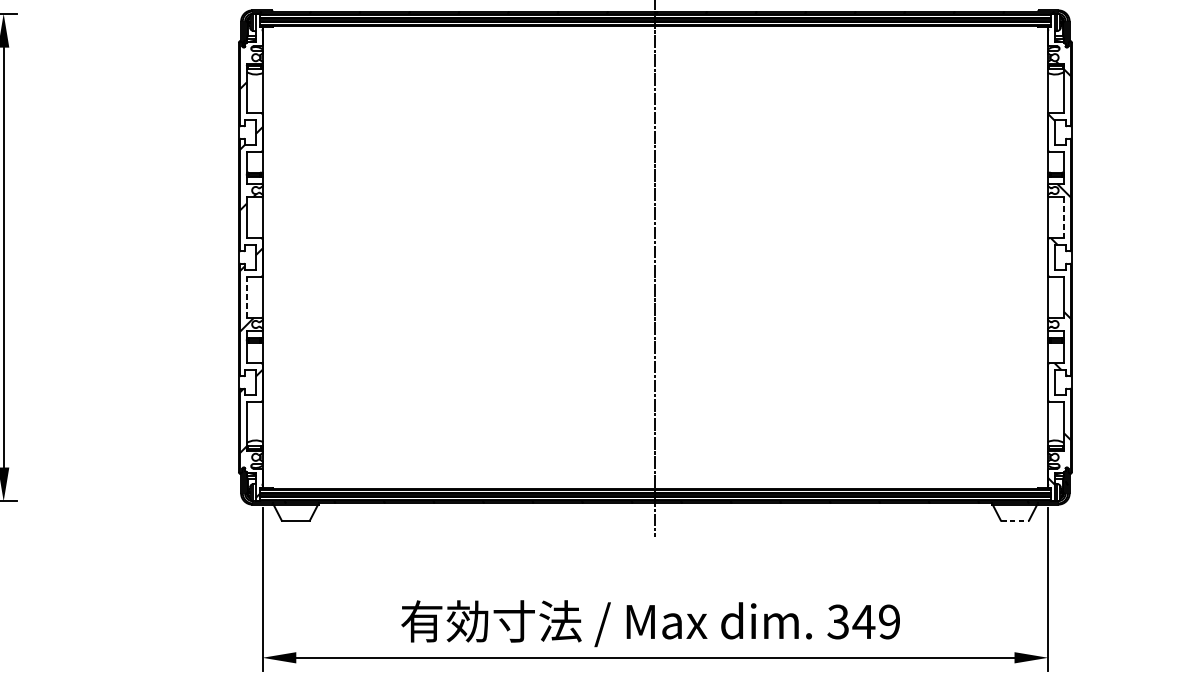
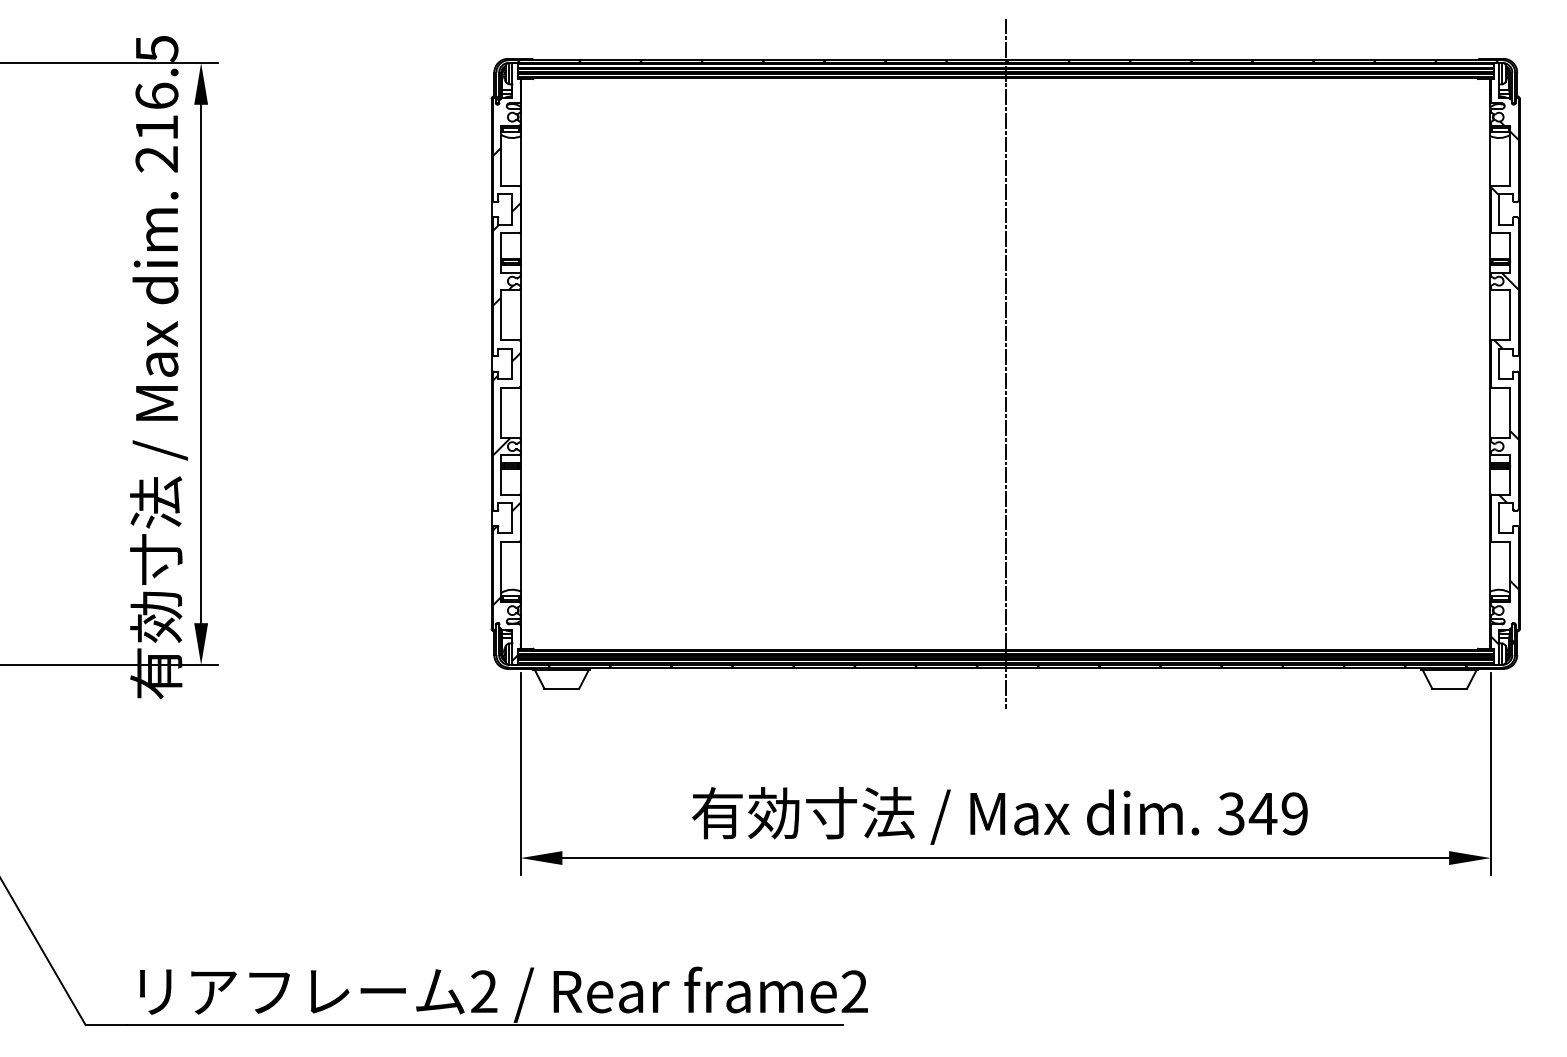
line: (1064, 218) -> (1510, 315), dashed -> solid
line: (246, 296) -> (501, 412), dashed -> solid
line: (1015, 520) -> (1450, 688), dashed -> solid

